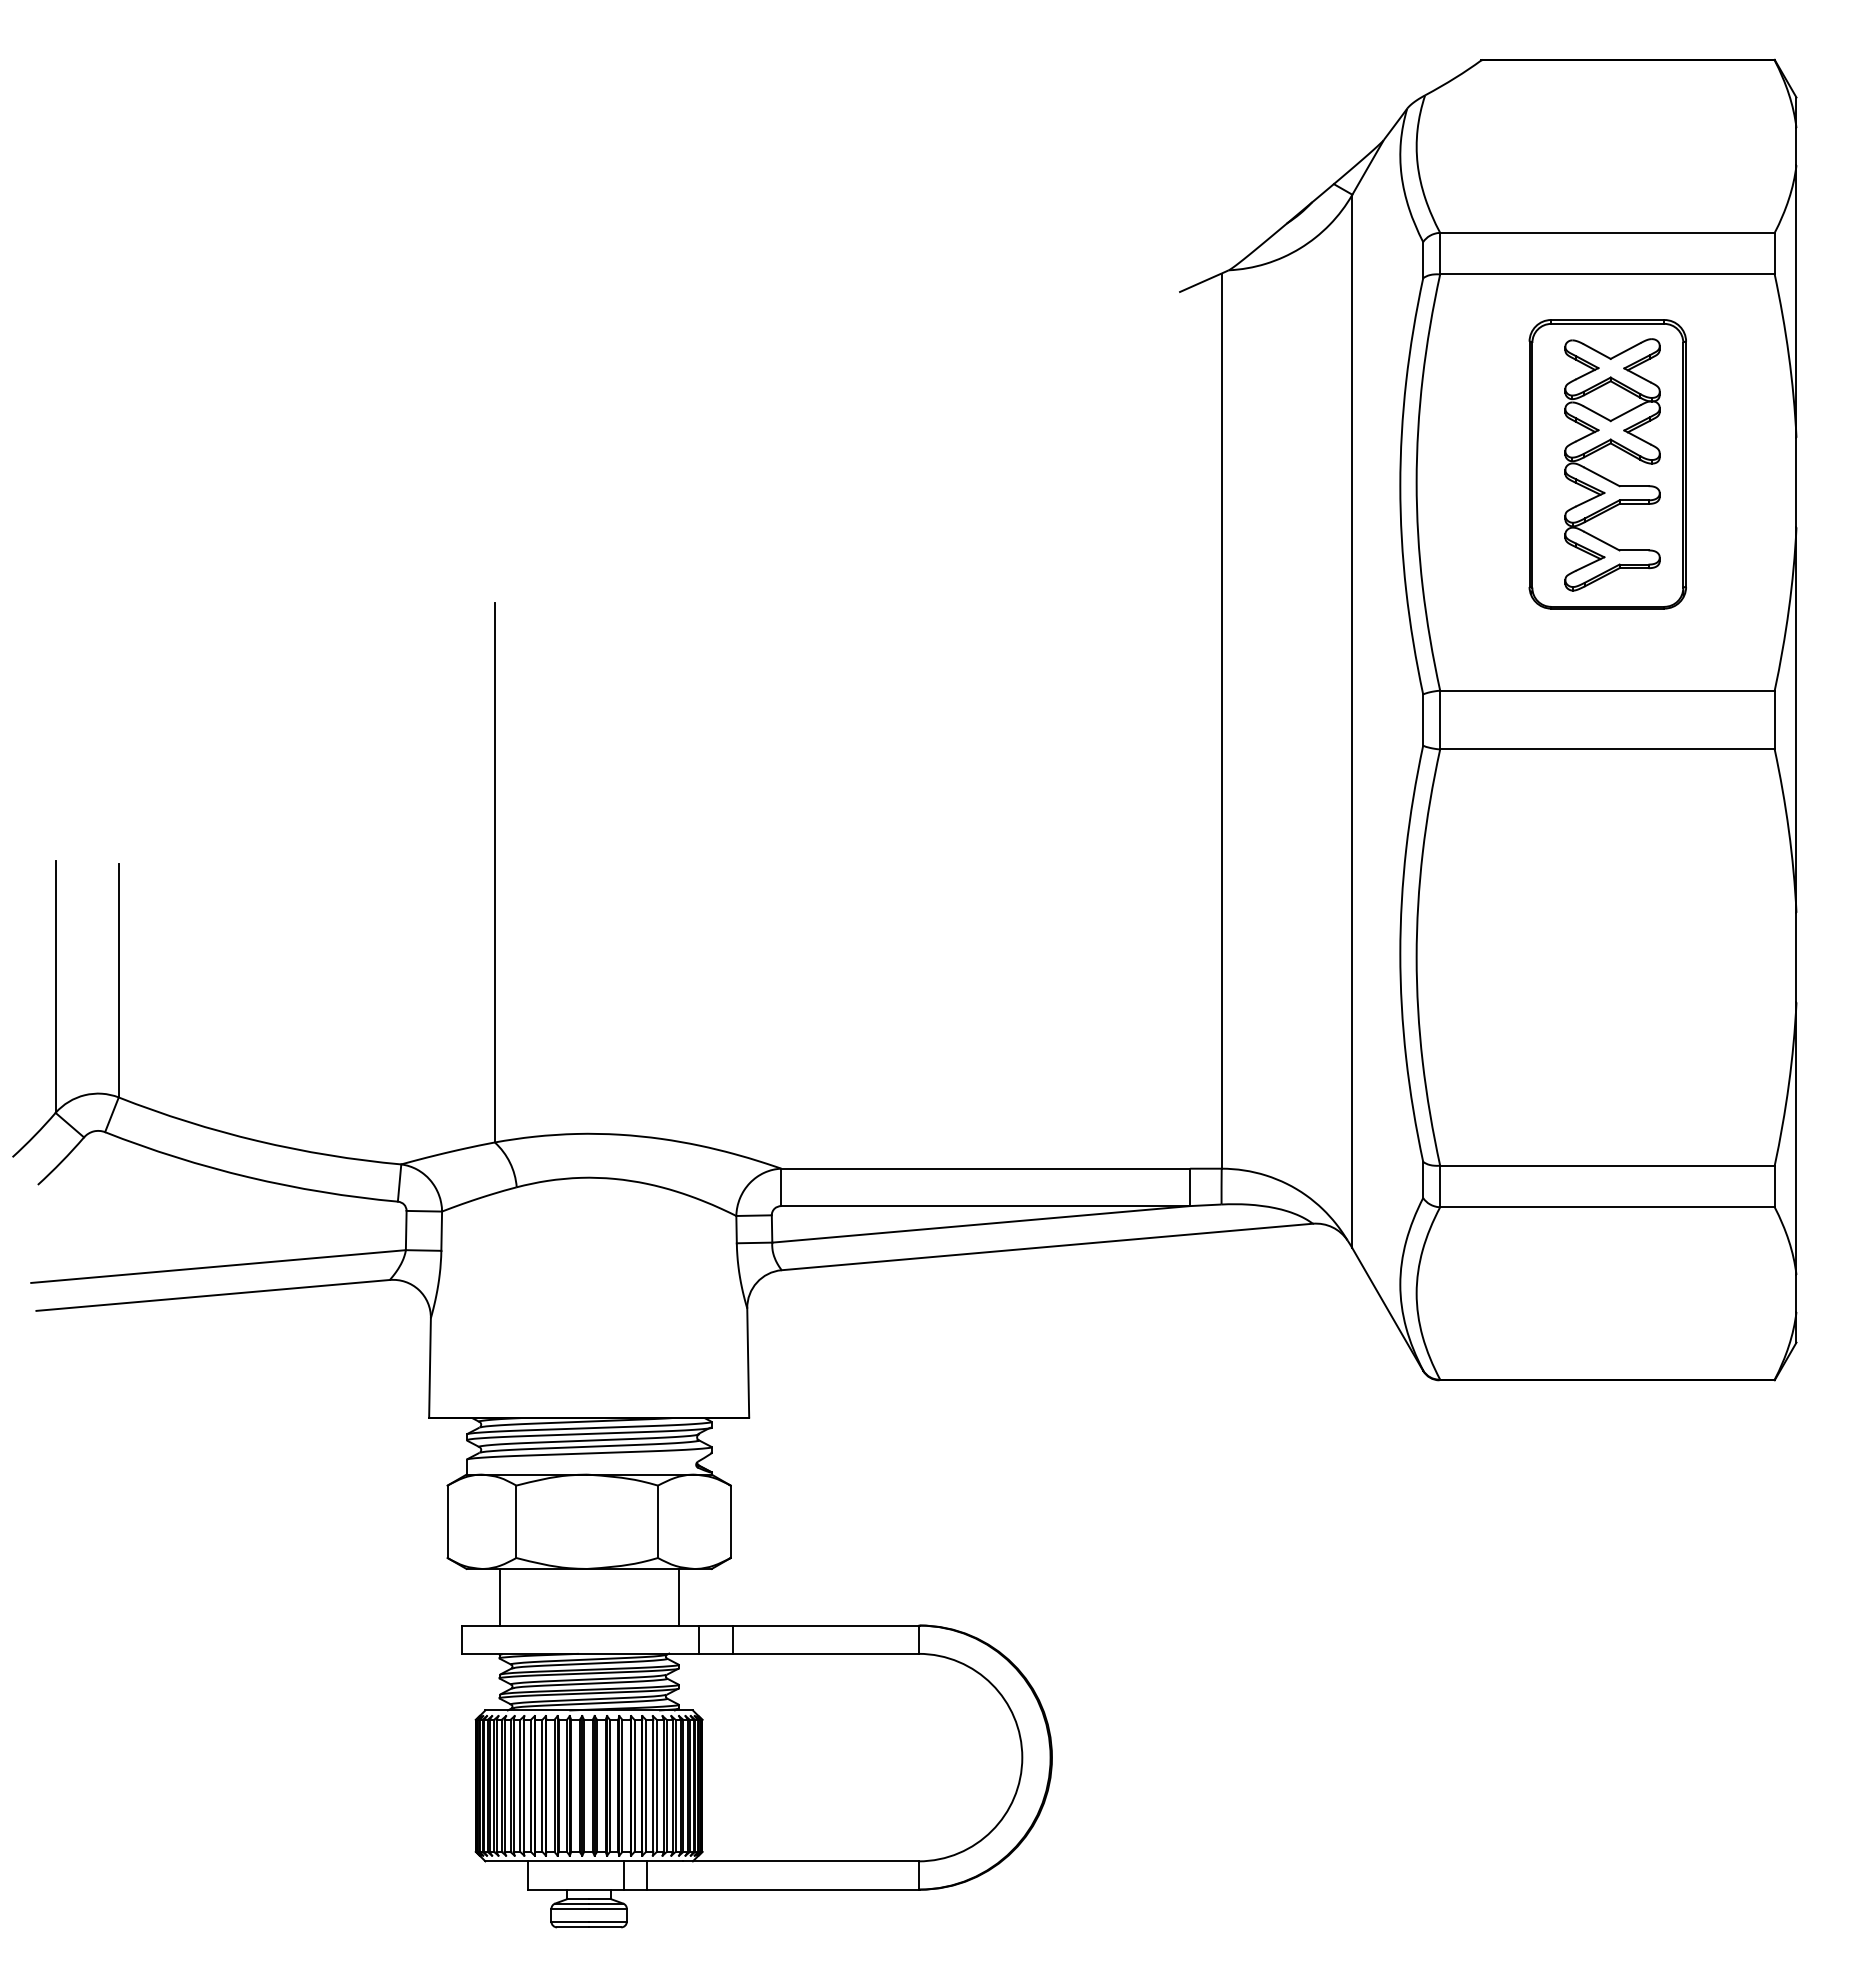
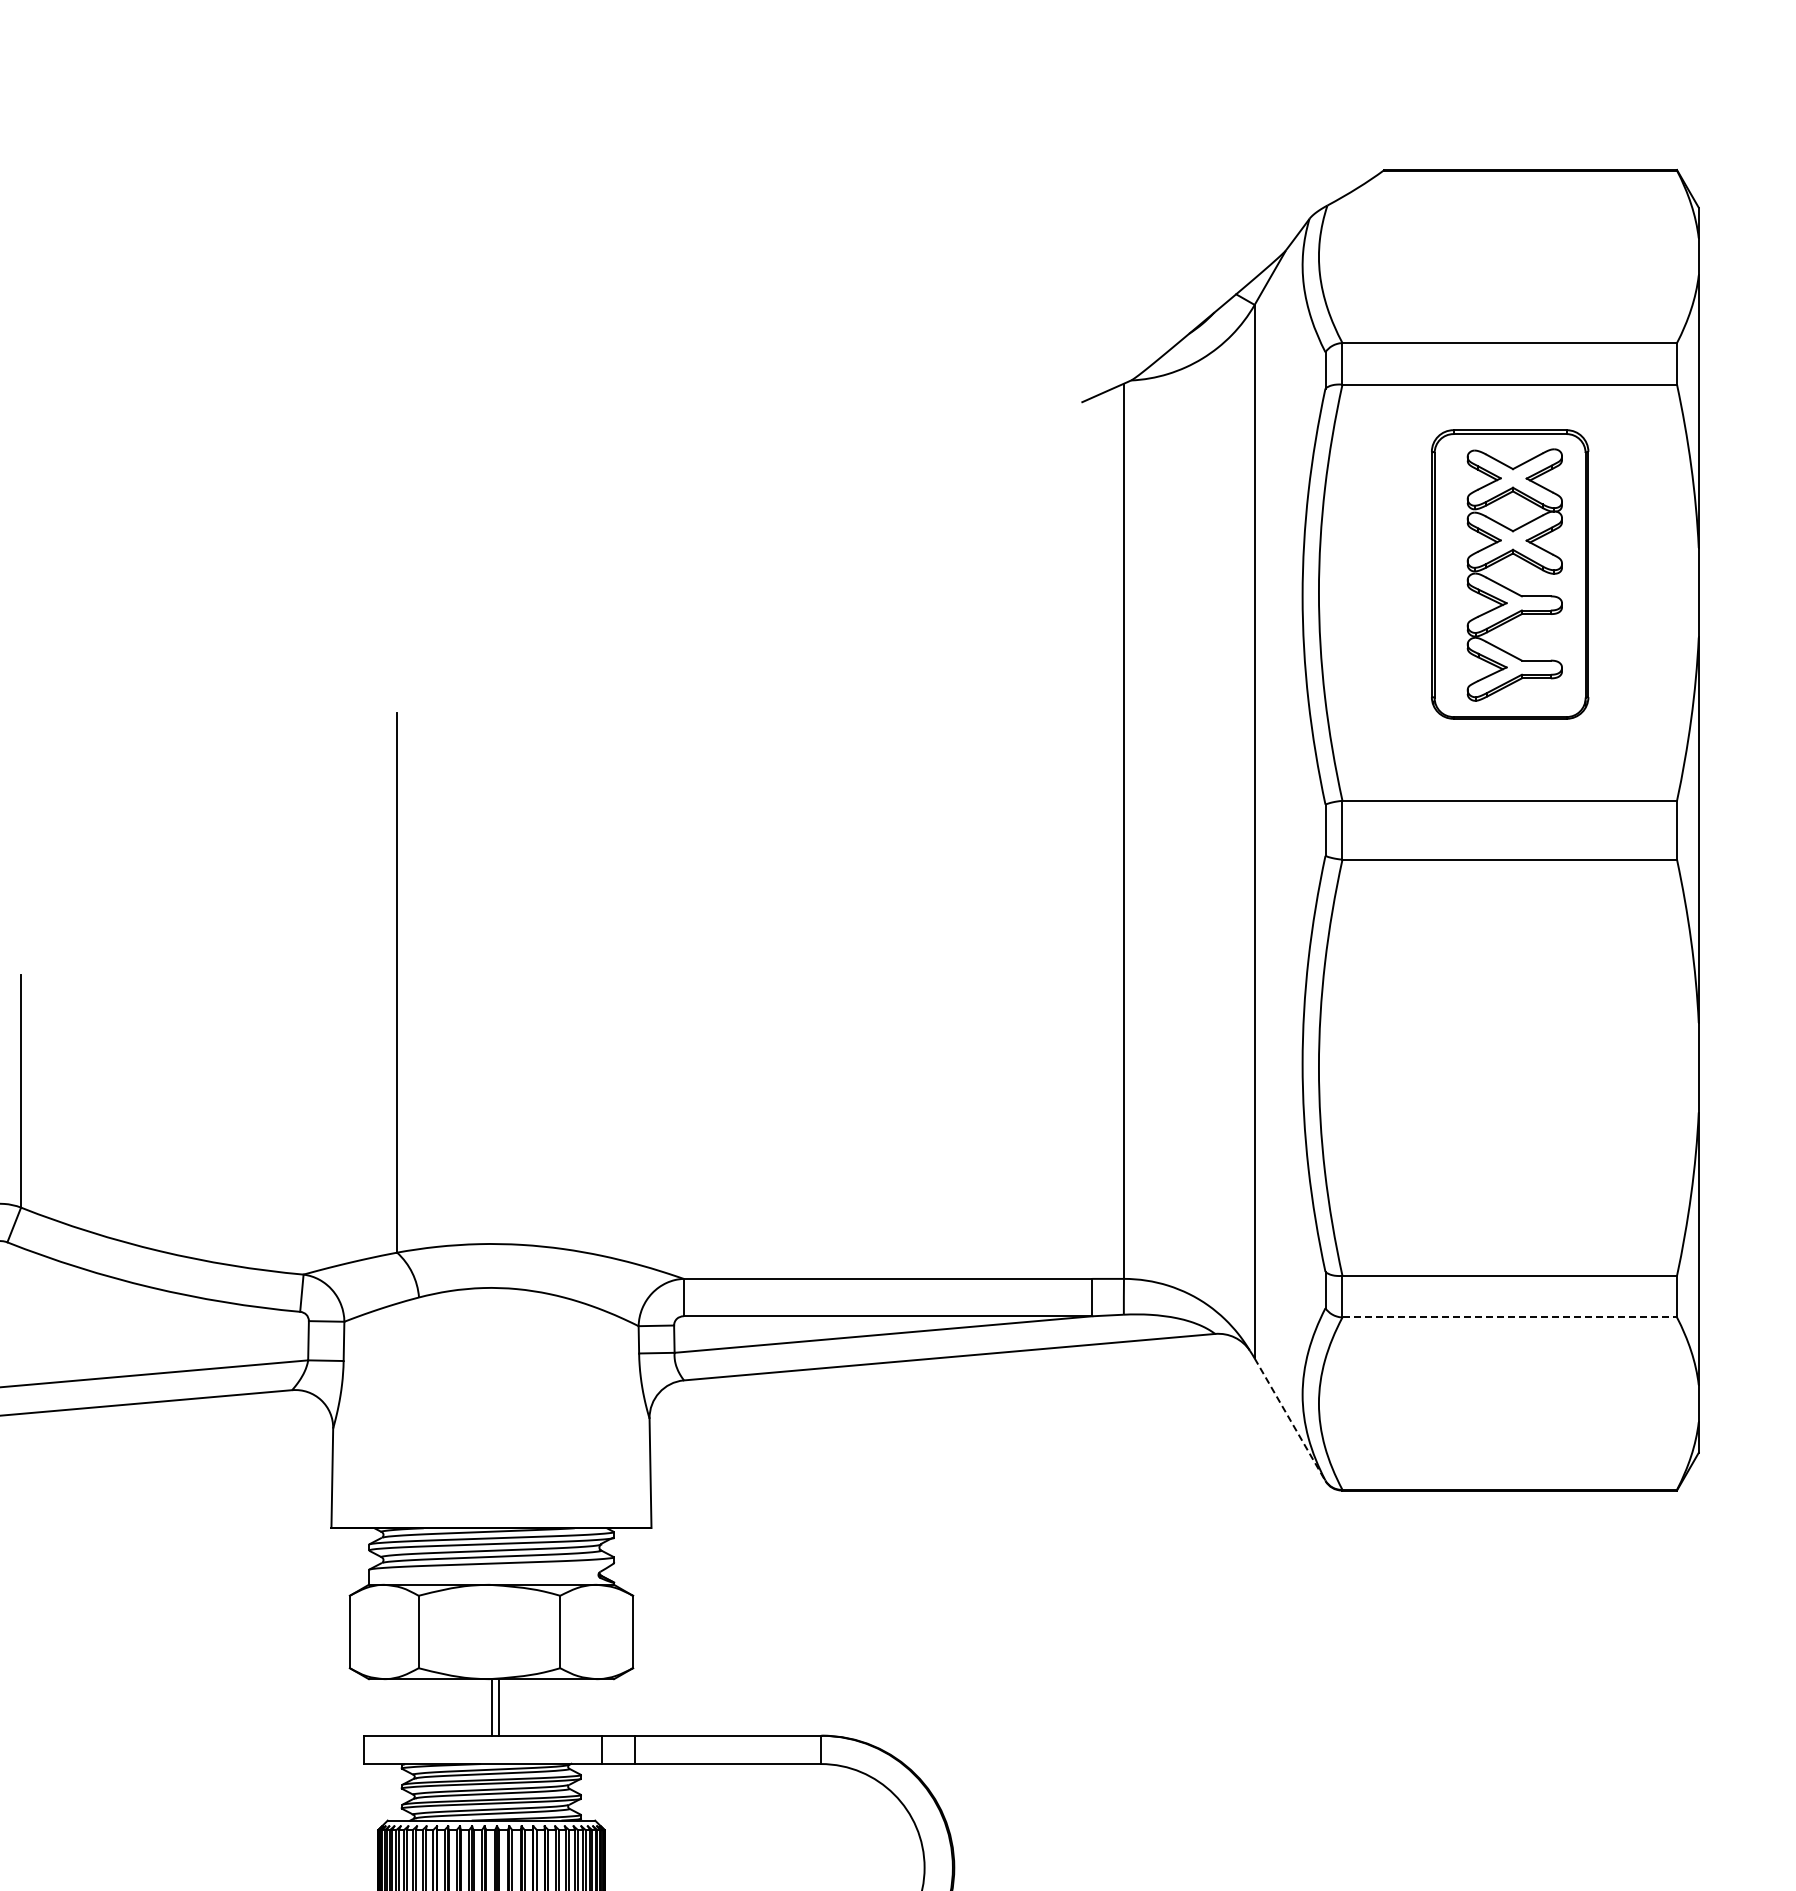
line: (1607, 1207) -> (1509, 1317), solid -> dashed
line: (1387, 1309) -> (1289, 1419), solid -> dashed
line: (499, 1596) -> (498, 1706), moved
line: (678, 1596) -> (491, 1706), moved

